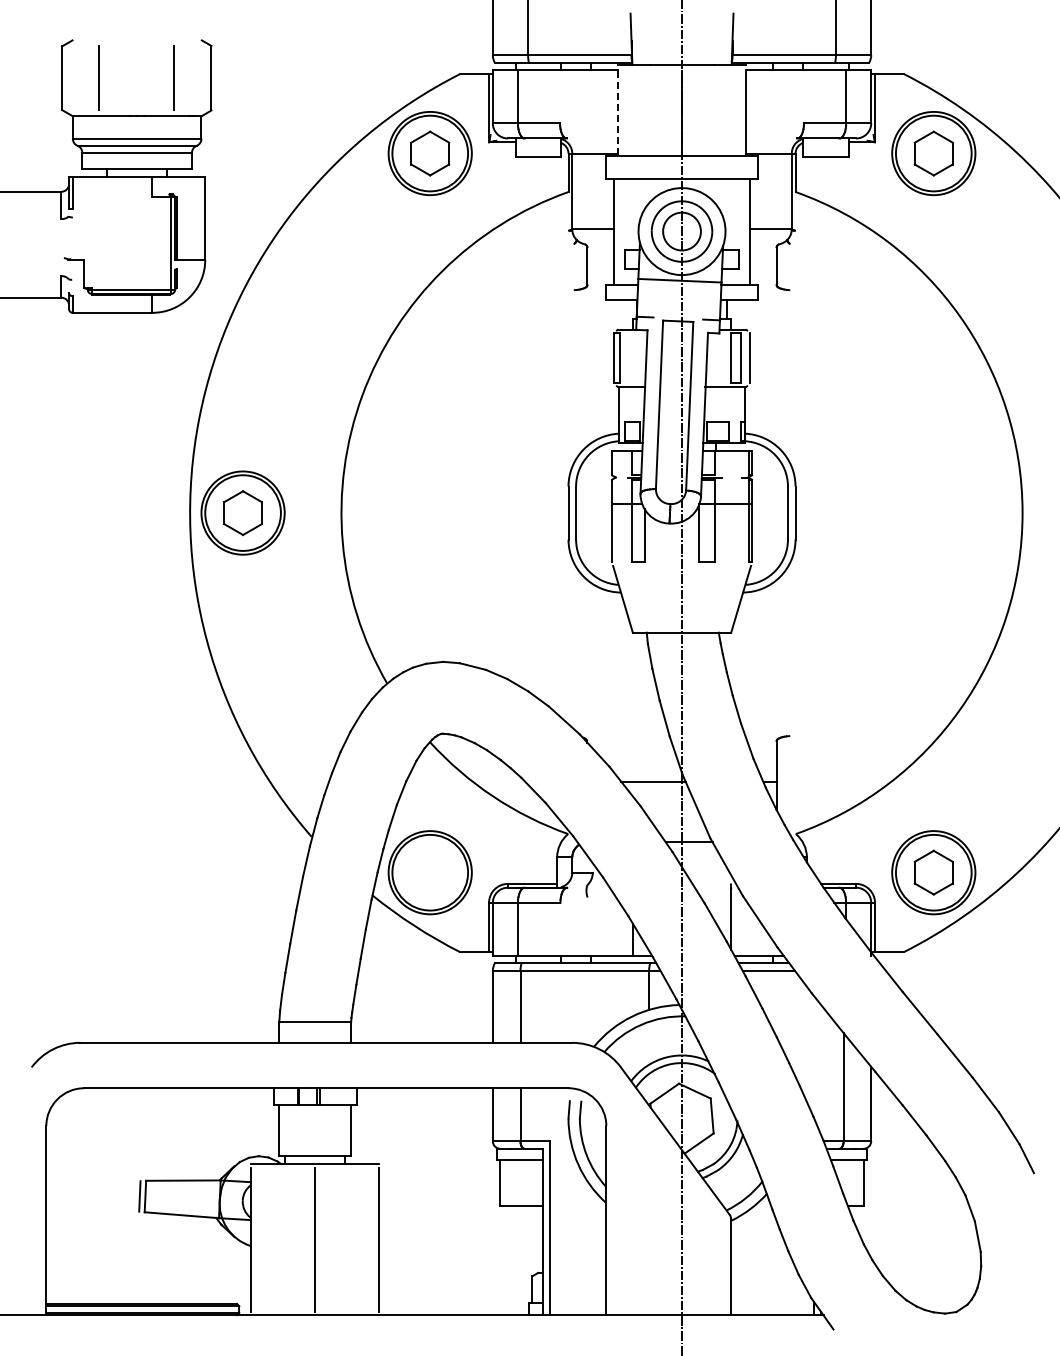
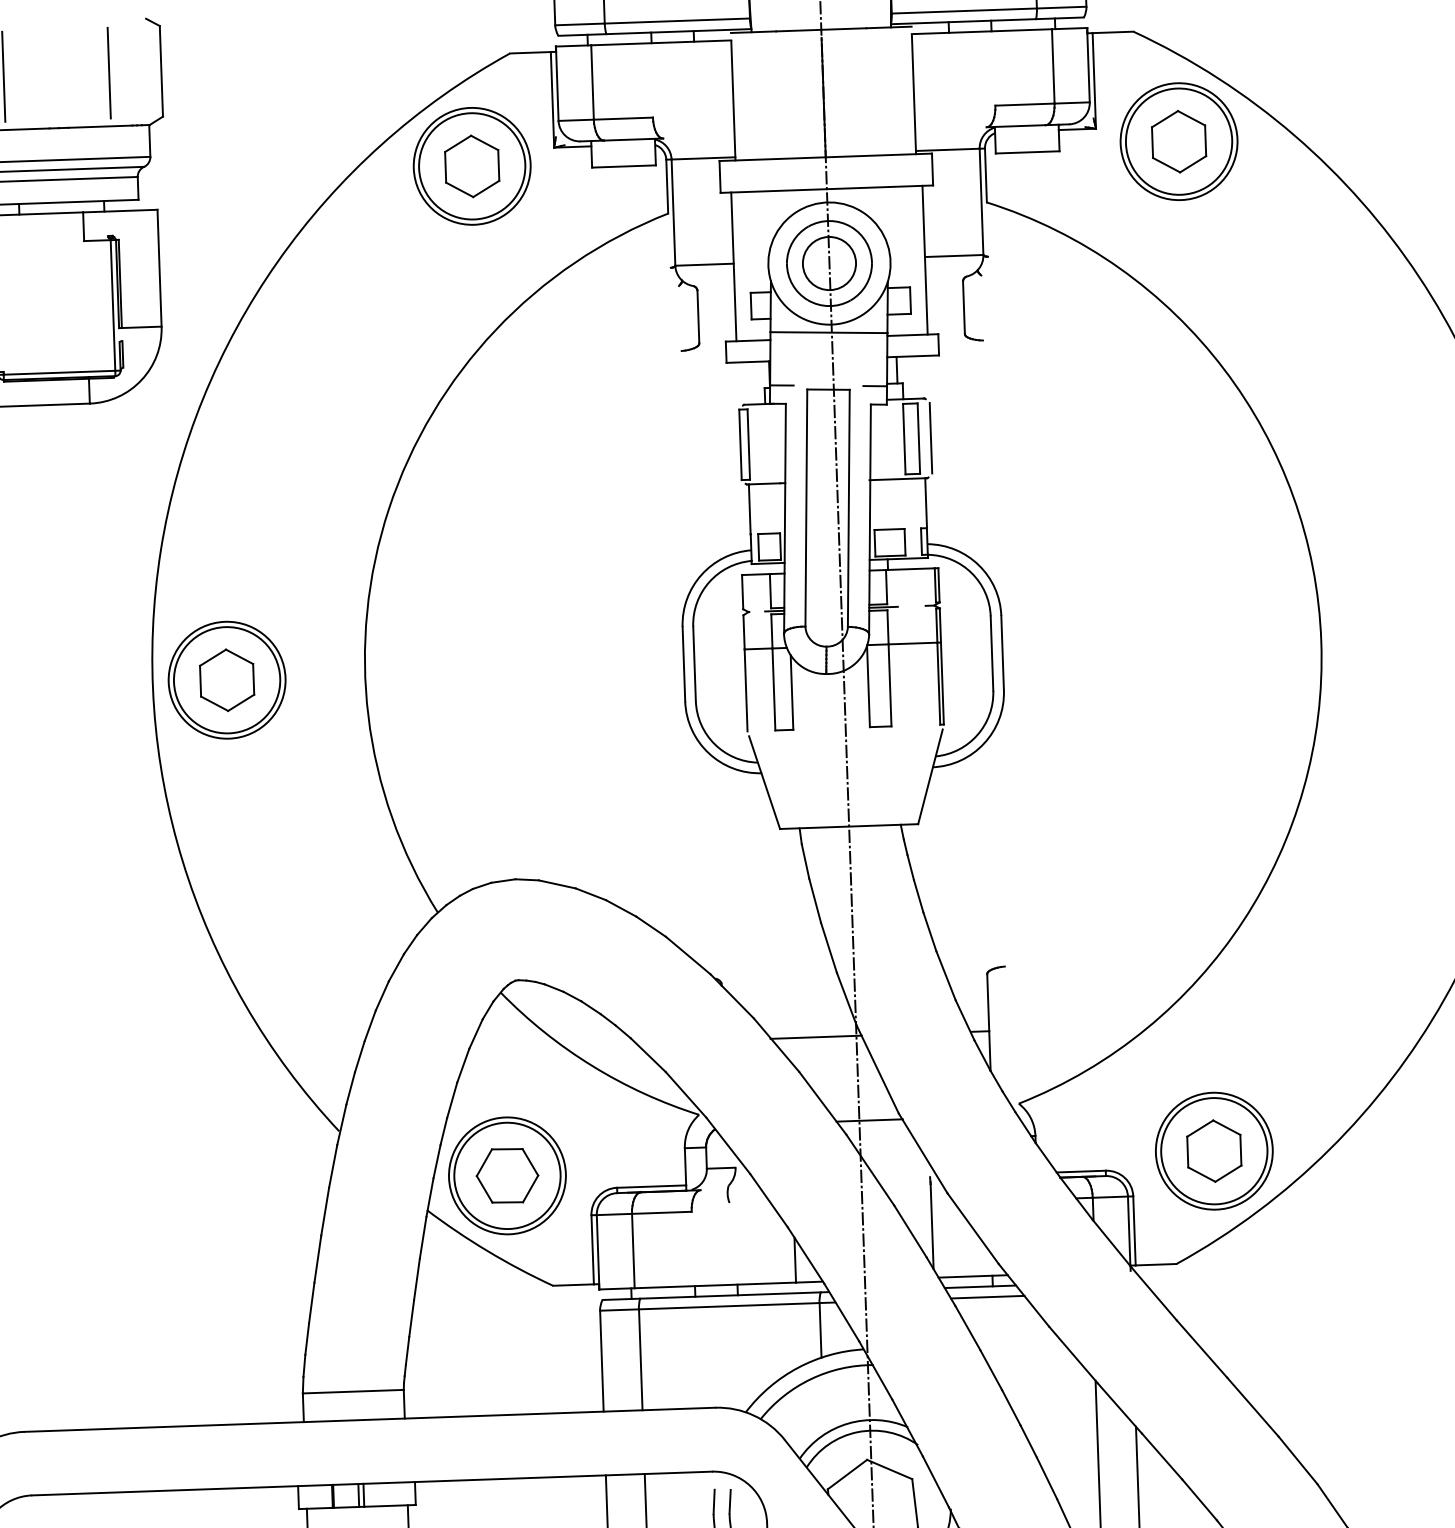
line: (617, 113) -> (733, 100), dashed -> solid
part: (430, 872) -> (507, 1175), added

